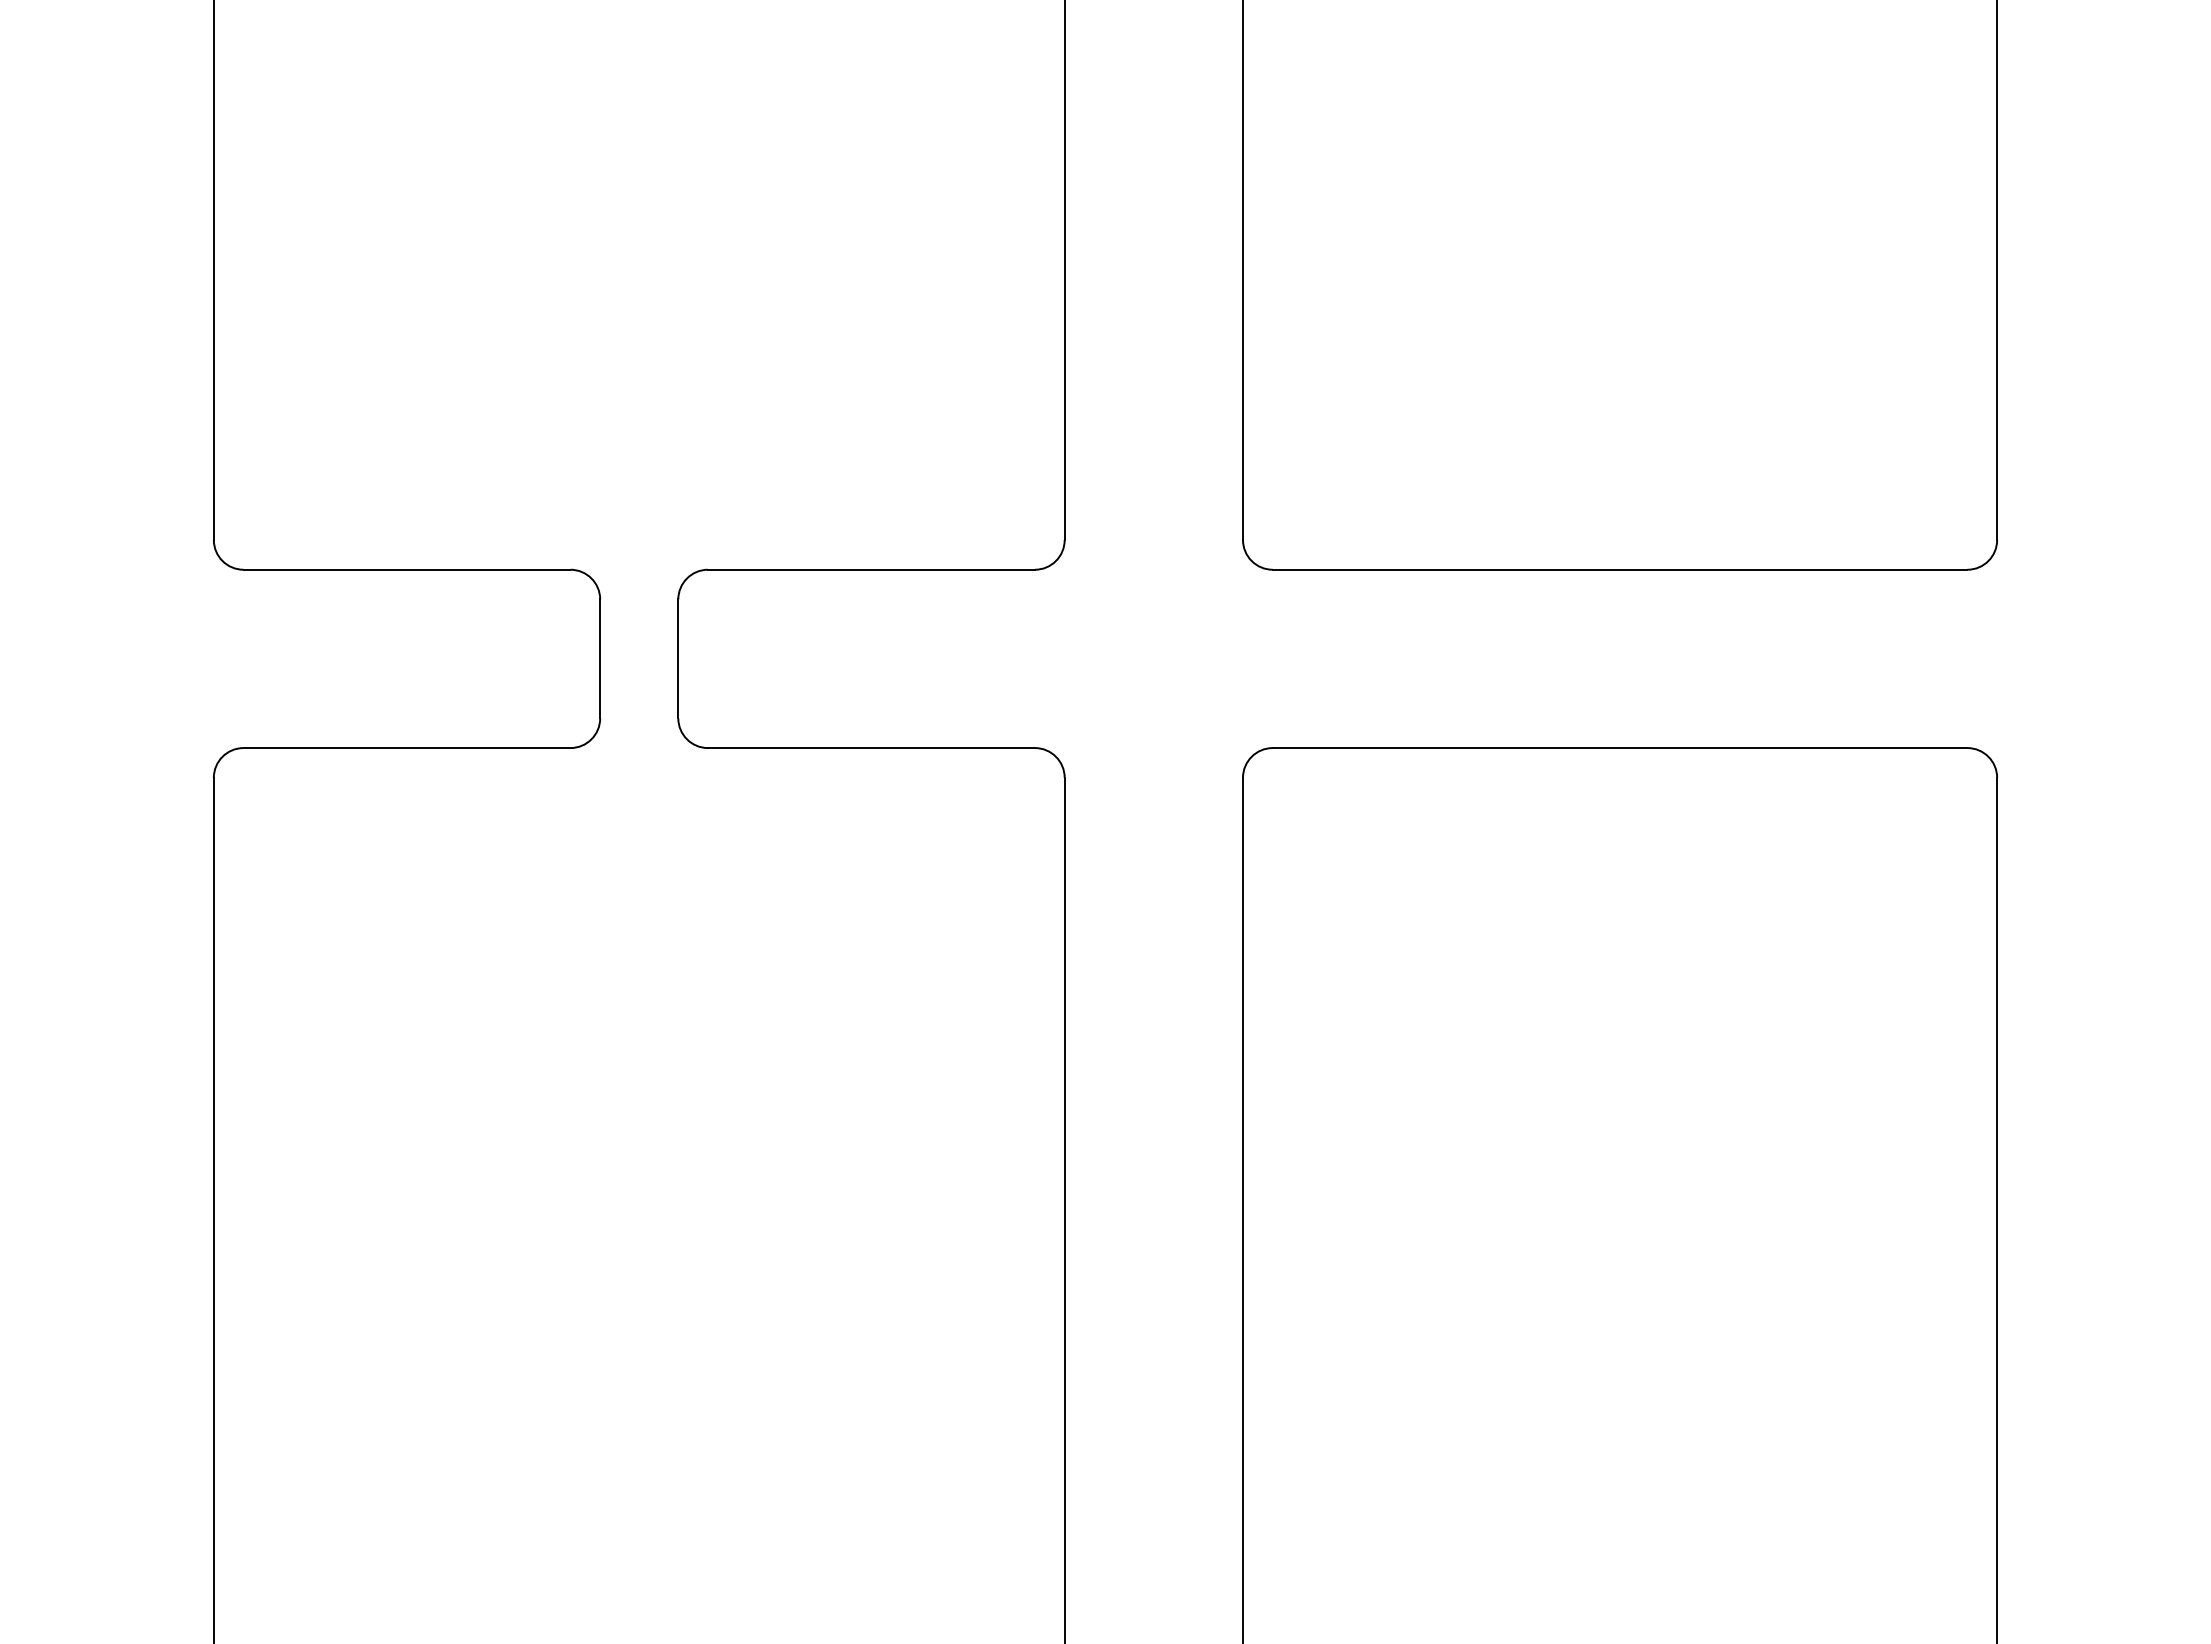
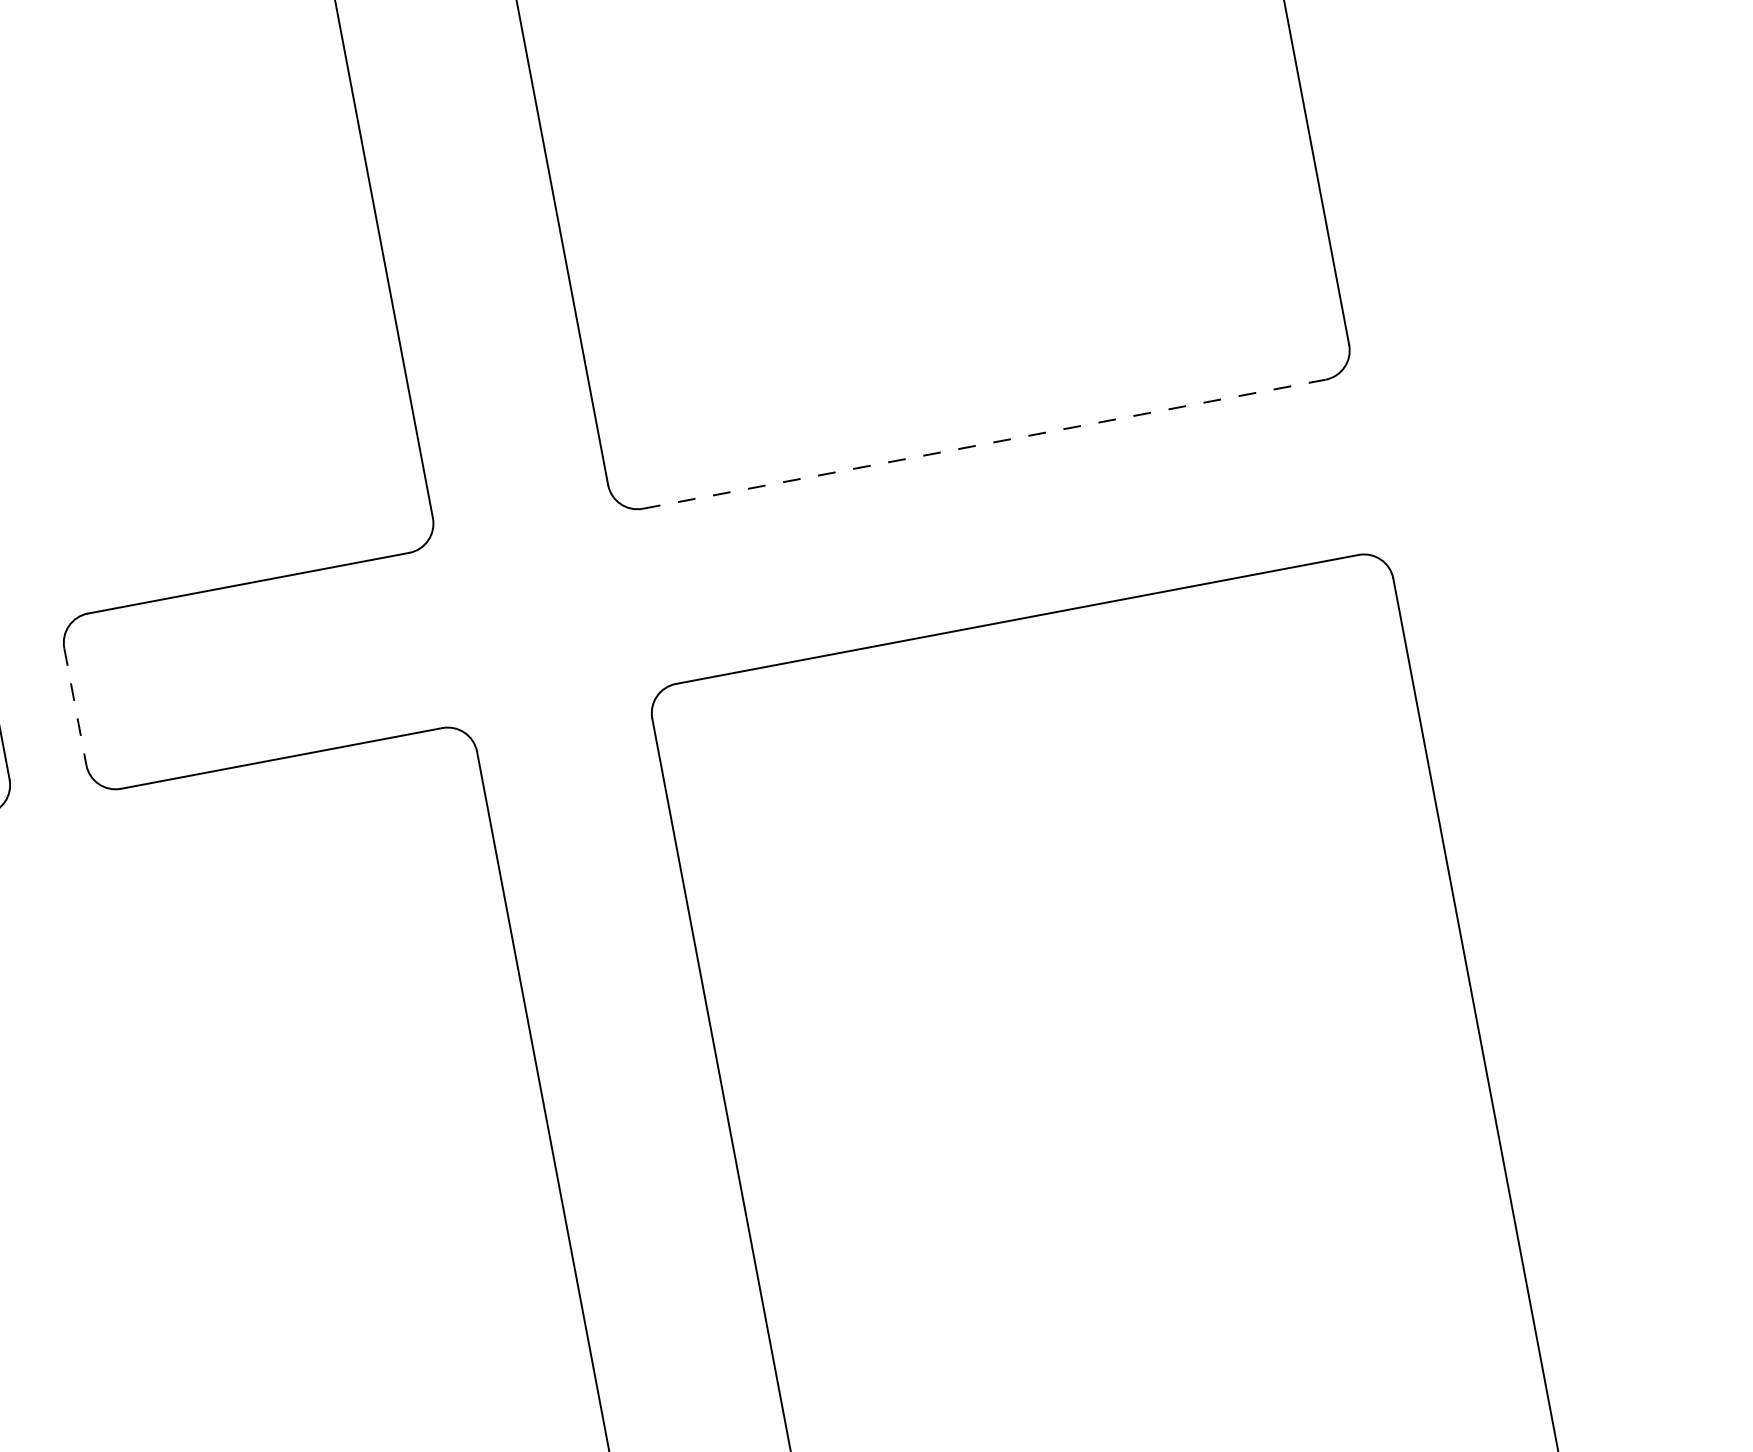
line: (1620, 569) -> (984, 443), solid -> dashed
line: (678, 659) -> (75, 707), solid -> dashed

